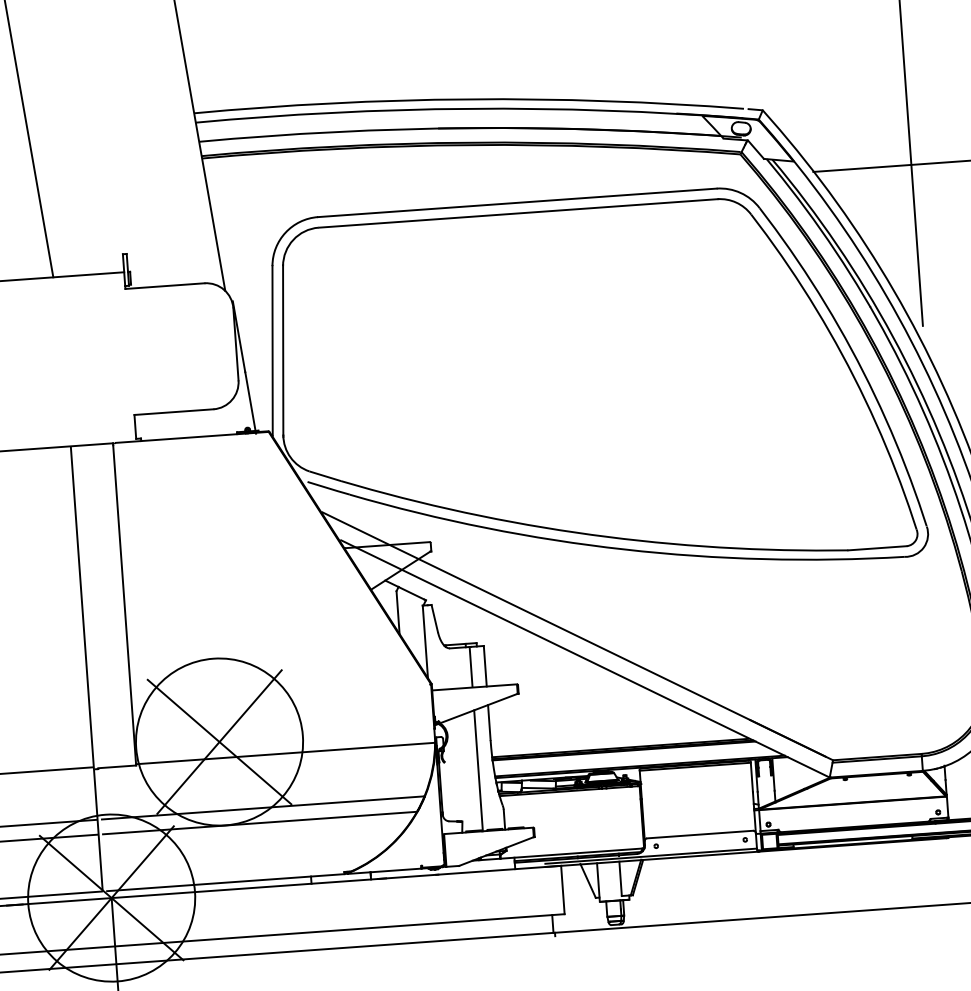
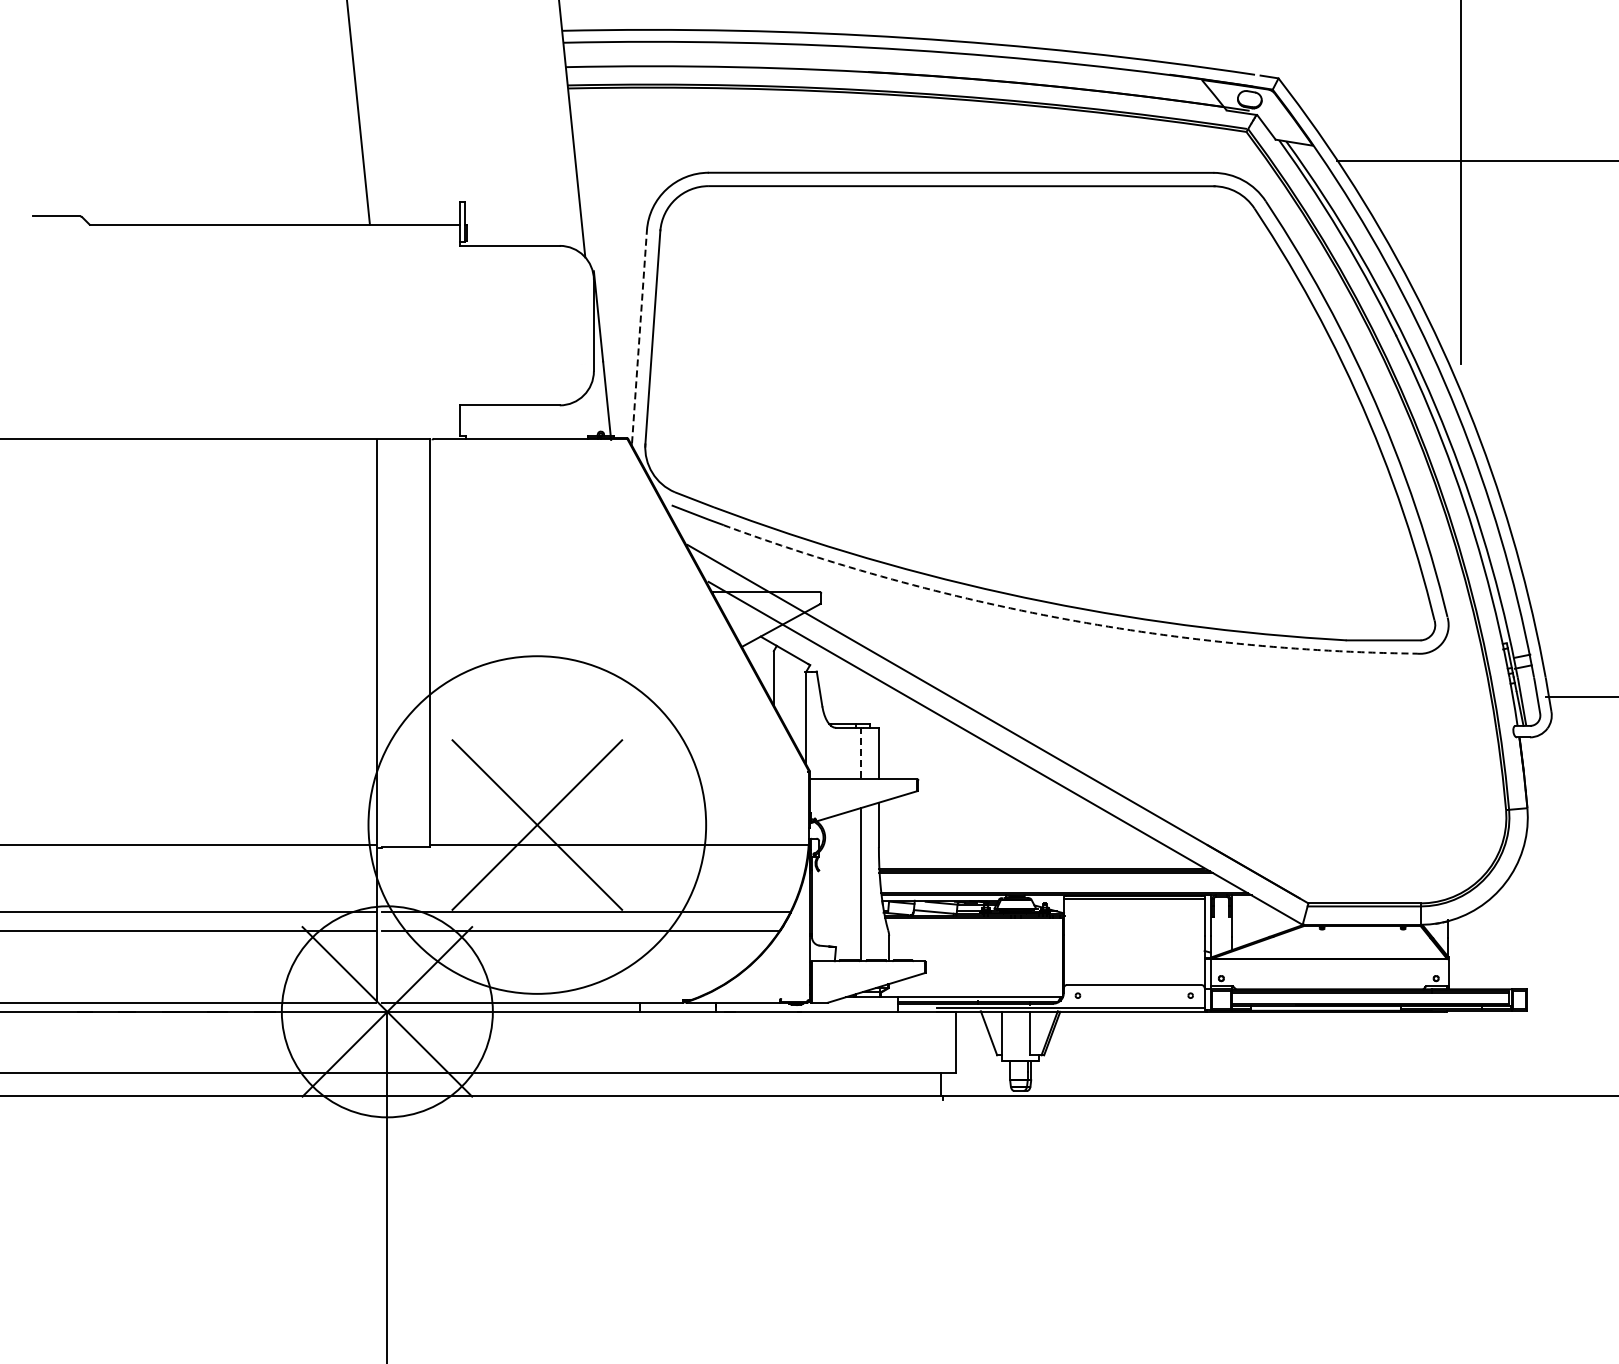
line: (272, 350) -> (639, 336), solid -> dashed
arc: (624, 549) -> (1064, 619), solid -> dashed
line: (470, 666) -> (860, 752), solid -> dashed
circle: (218, 741) -> (536, 824), size x1.6

